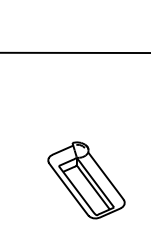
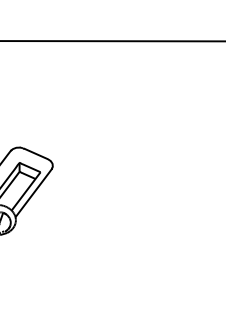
part: (86, 179) -> (167, 188), removed

